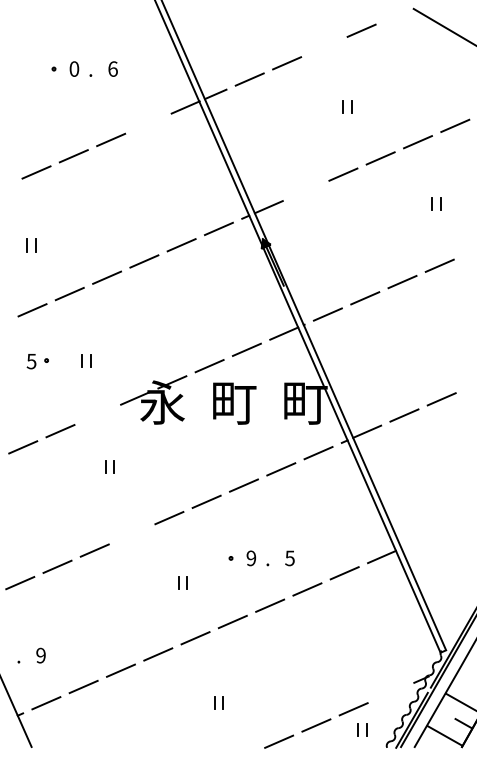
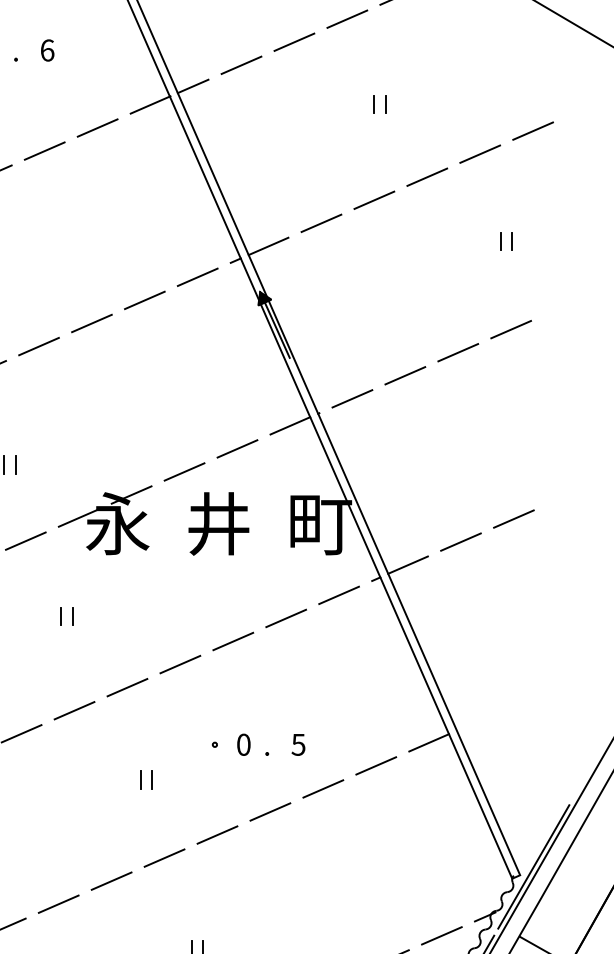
line: (324, 46) -> (347, 18), added
line: (148, 123) -> (97, 127), added
line: (306, 190) -> (321, 222), added
text: (234, 402) -> (219, 523), 町 -> 井
line: (97, 414) -> (25, 540), added
part: (109, 466) -> (66, 615), moved
line: (132, 534) -> (75, 710), added
text: (251, 558) -> (243, 744), 9 -> 0
line: (390, 692) -> (441, 935), added

